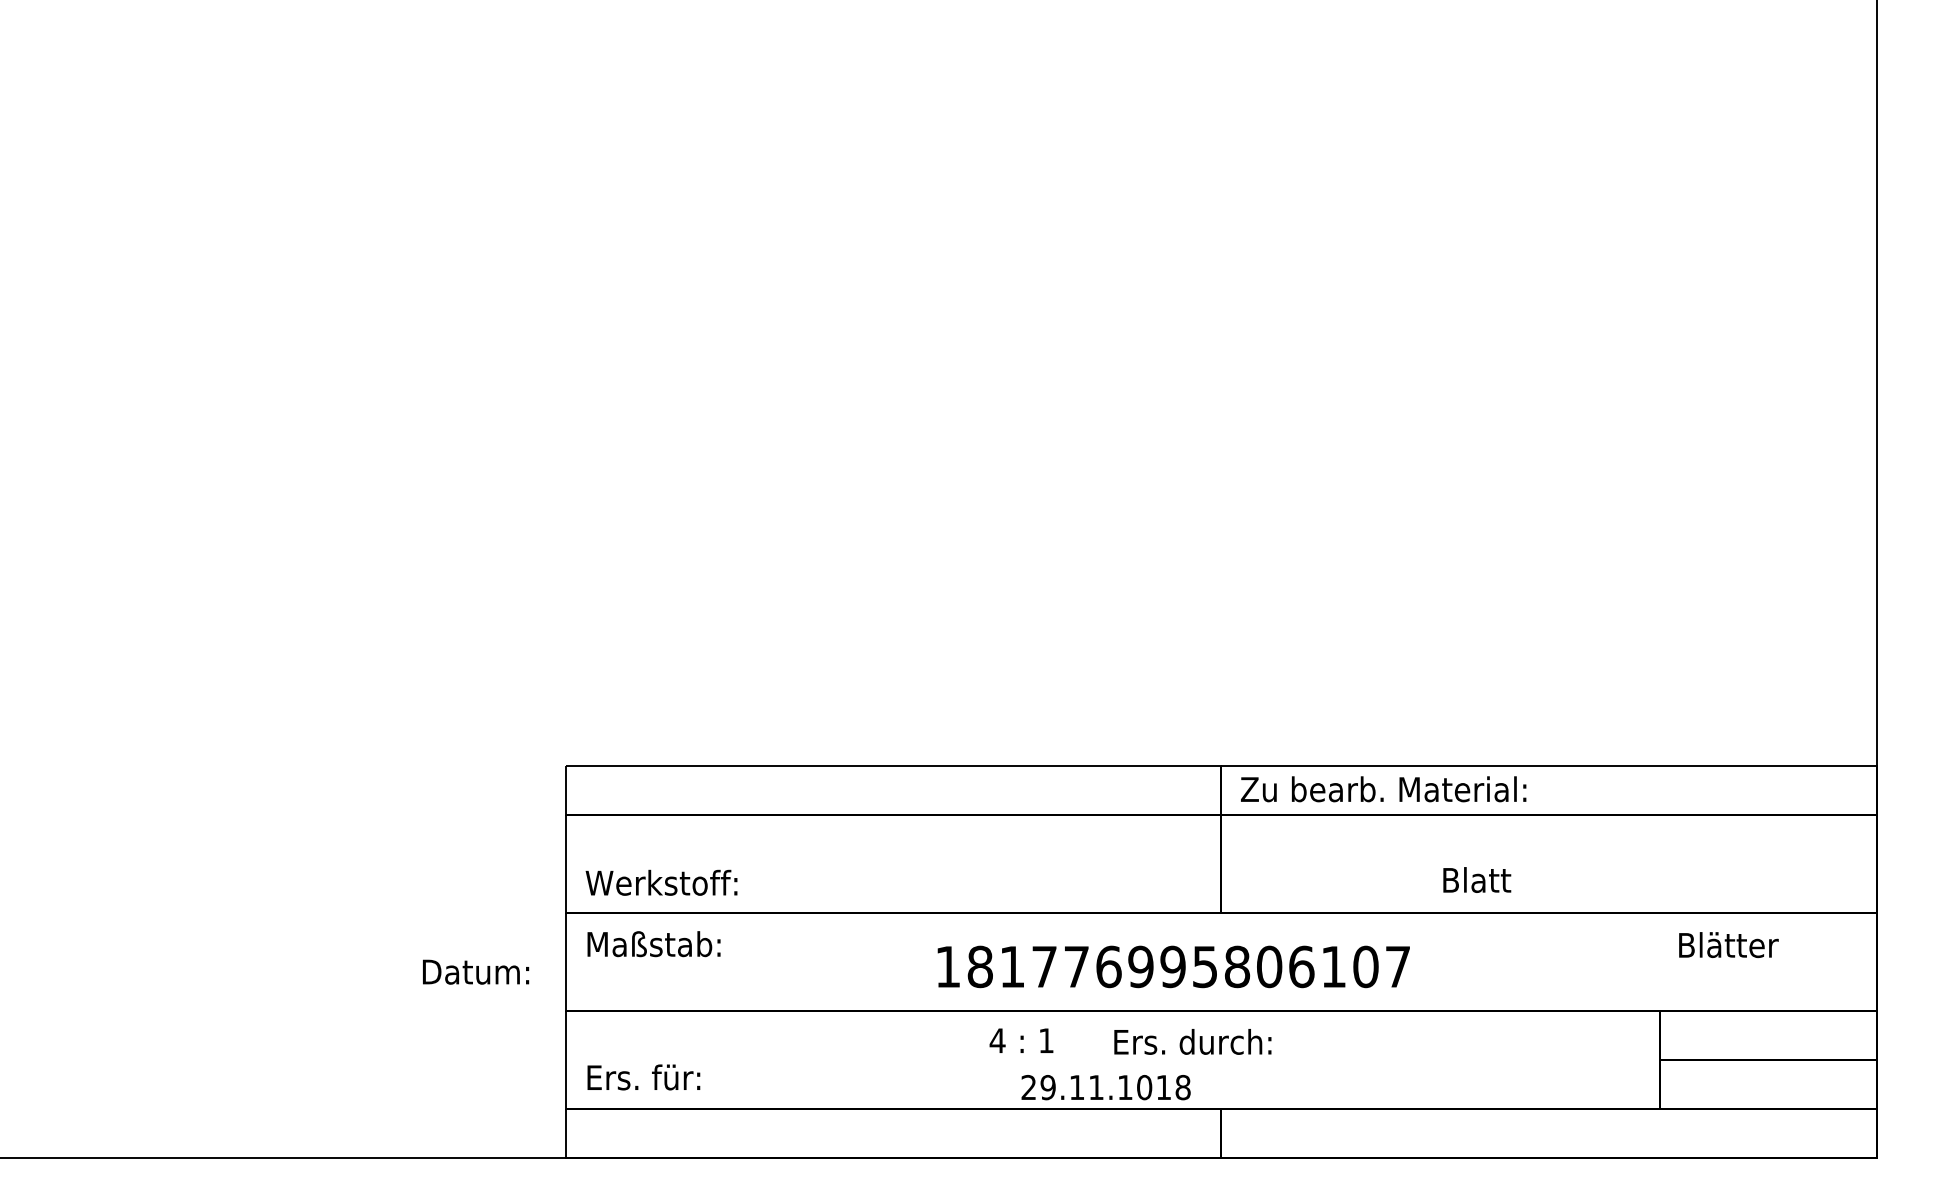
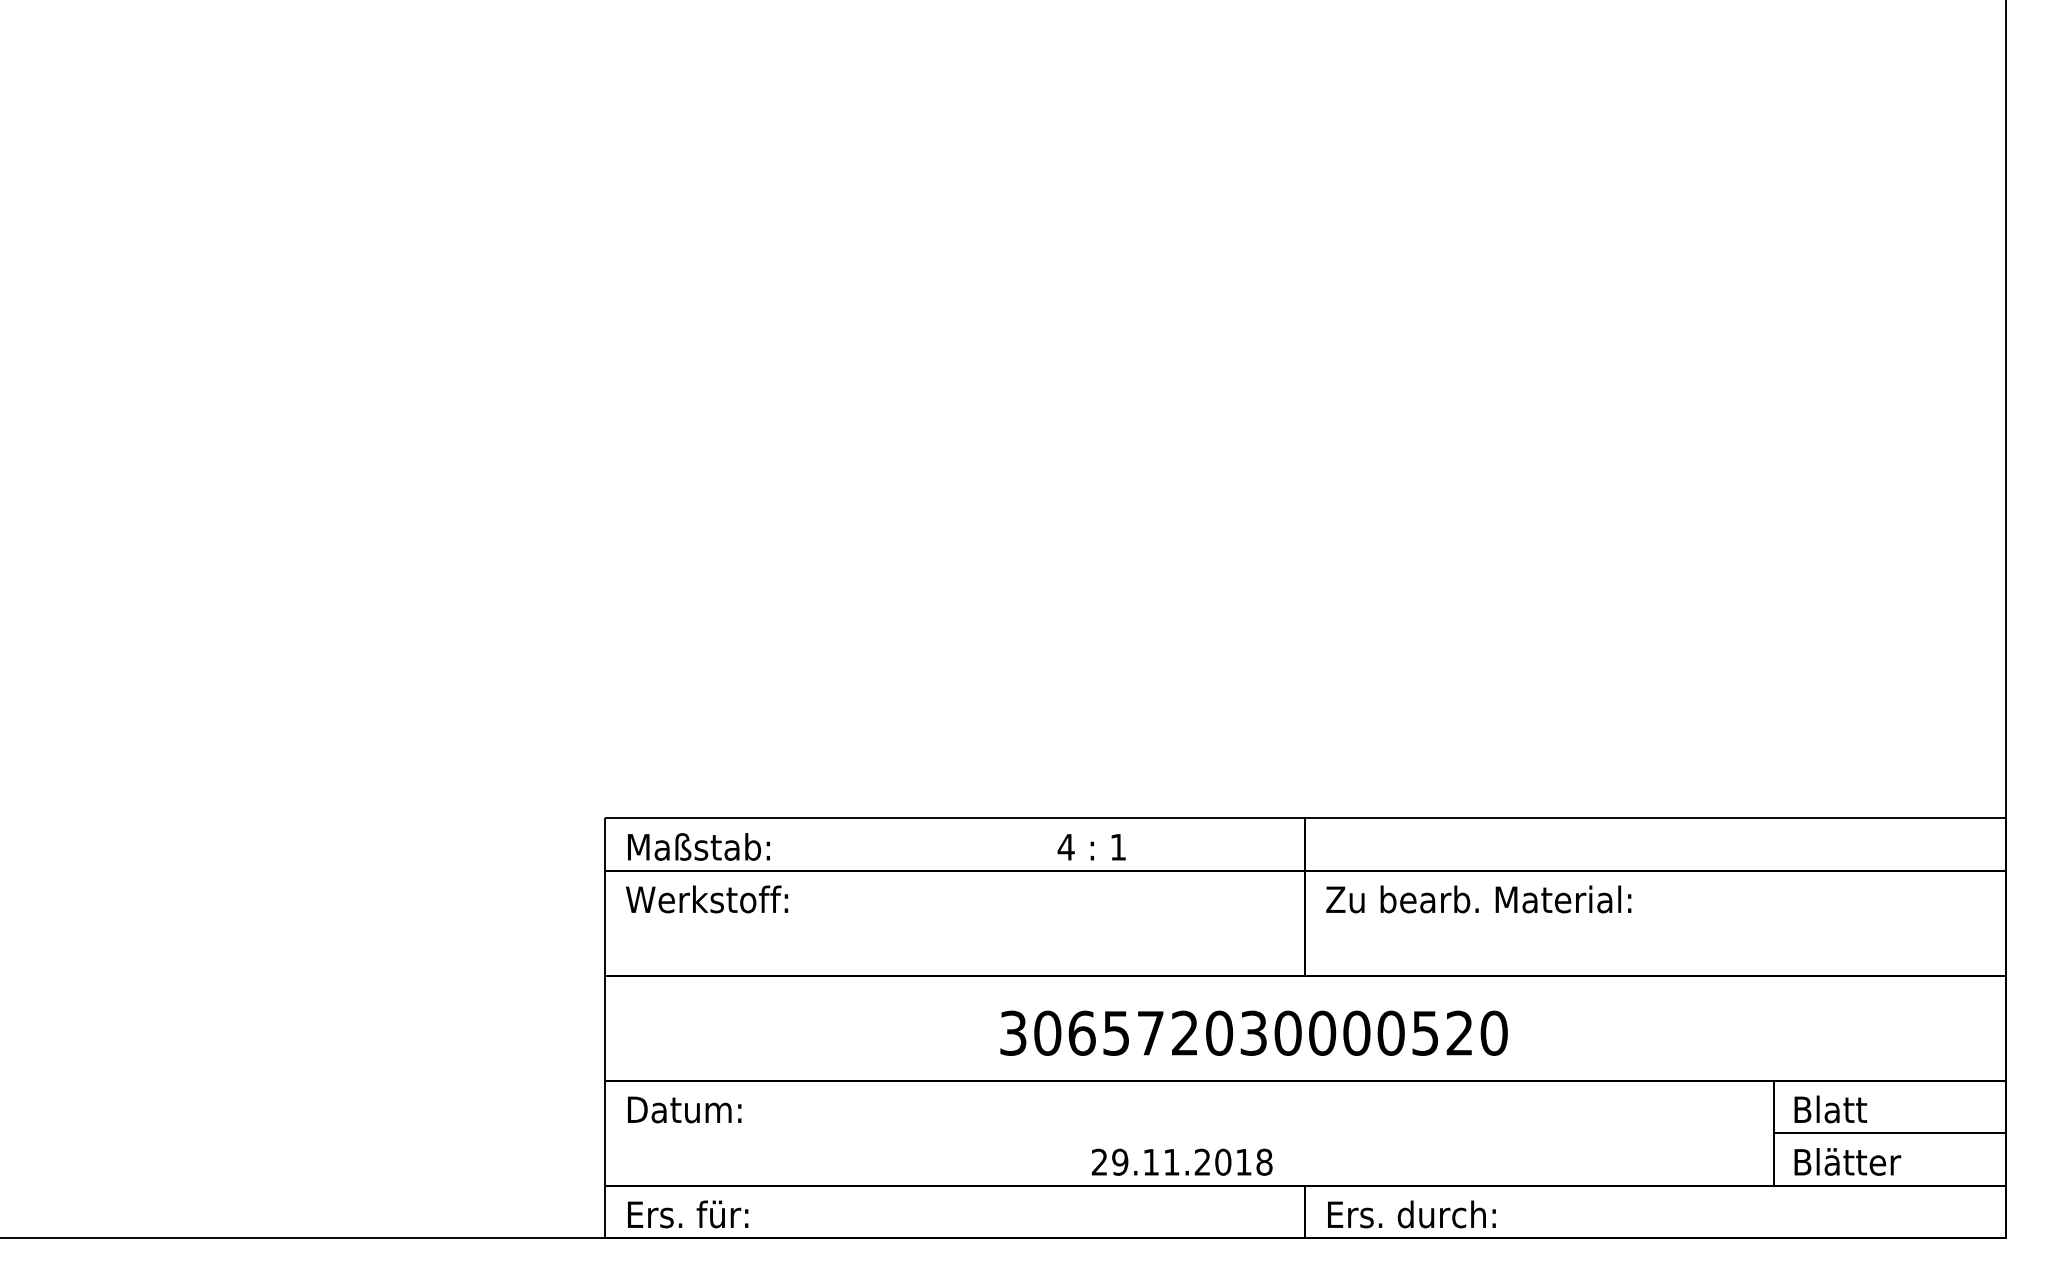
text: (1383, 789) -> (1478, 899), moved
text: (1476, 880) -> (1830, 1109), moved
text: (661, 882) -> (706, 899), moved
text: (653, 943) -> (698, 846), moved
text: (1728, 944) -> (1847, 1161), moved
text: (1172, 966) -> (1253, 1032), 181776995806107 -> 306572030000520
text: (475, 971) -> (684, 1109), moved
text: (1021, 1041) -> (1091, 847), moved
text: (1192, 1041) -> (1411, 1214), moved
text: (644, 1077) -> (688, 1214), moved
text: (1124, 1086) -> (1201, 1161), 29.11.1018 -> 29.11.2018

